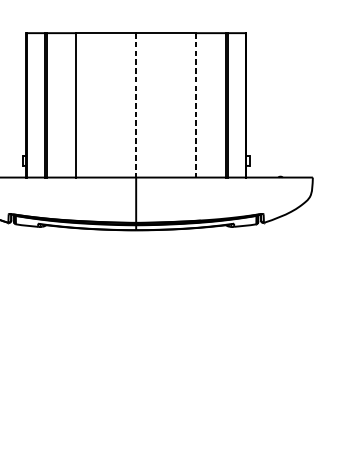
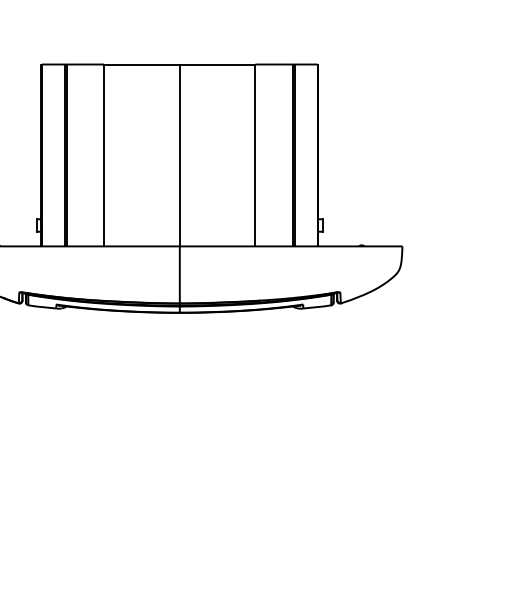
line: (135, 105) -> (179, 155), dashed -> solid
line: (196, 105) -> (255, 155), dashed -> solid

